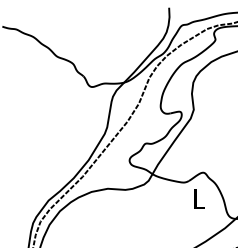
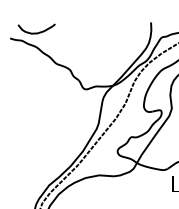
curve: (33, 19) -> (36, 32), added

